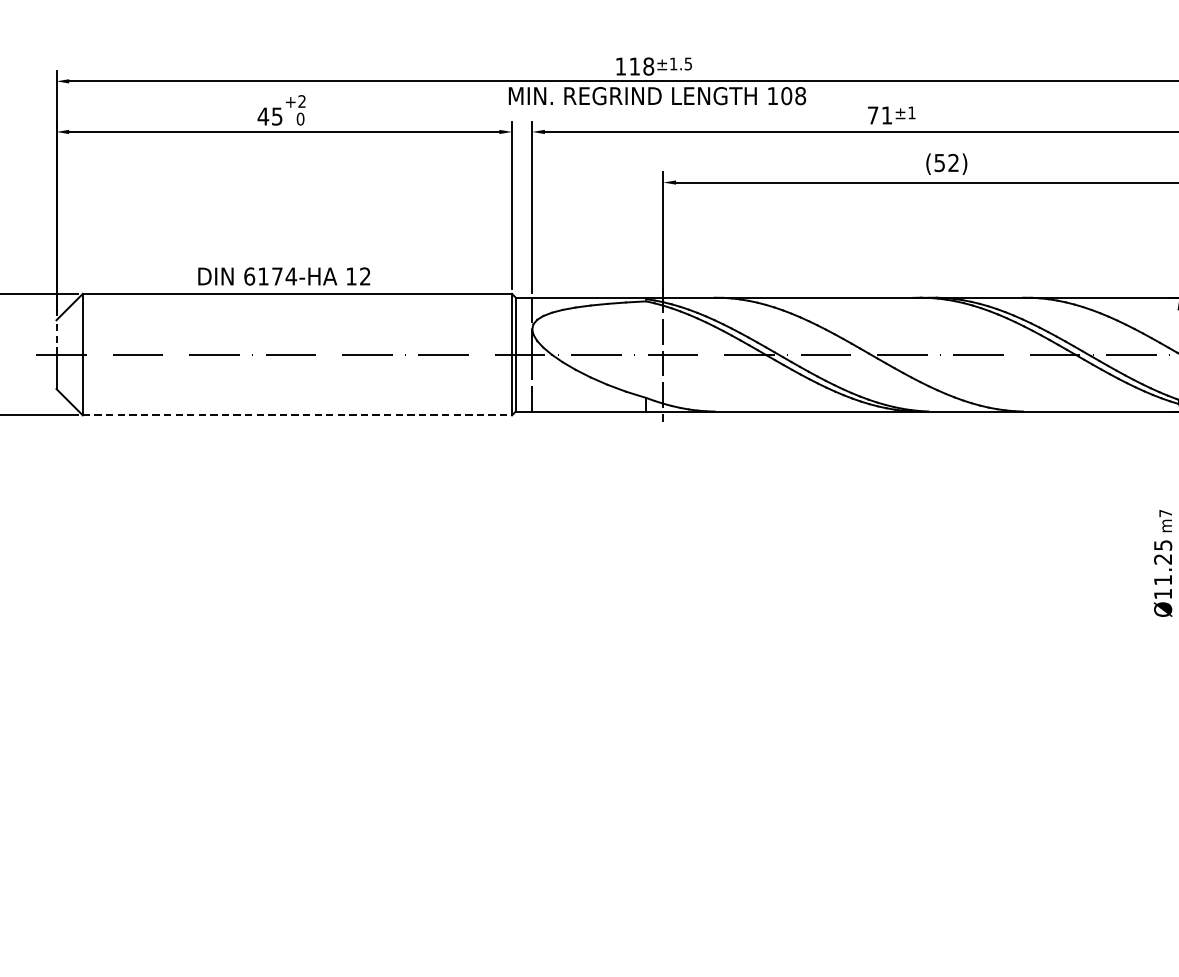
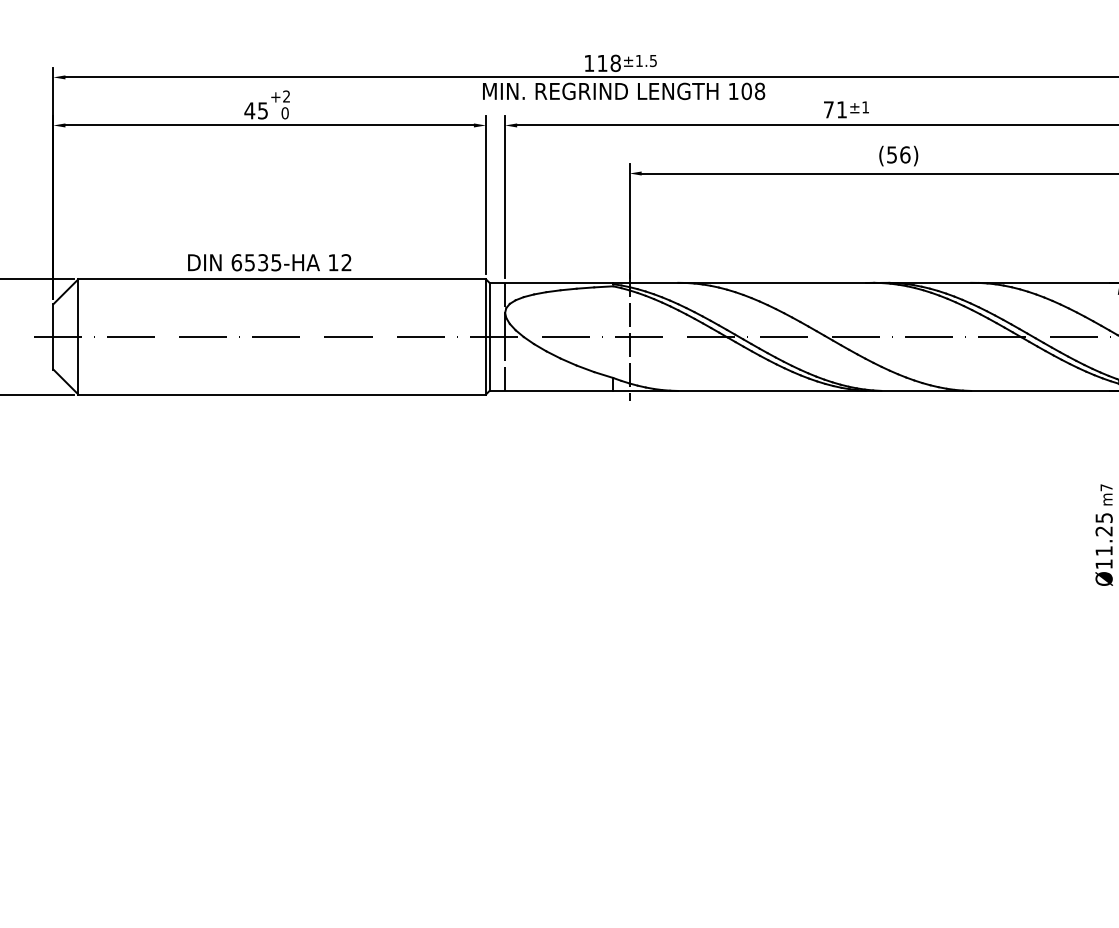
text: (953, 162) -> (905, 154), (52) -> (56)
text: (277, 276) -> (263, 262), 6174-HA -> 6535-HA
line: (56, 337) -> (53, 320), dashed -> solid
line: (297, 415) -> (282, 394), dashed -> solid

